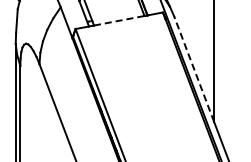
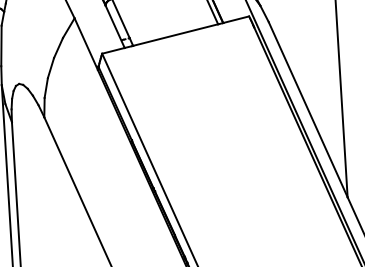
line: (119, 20) -> (176, 34), dashed -> solid
line: (193, 68) -> (306, 108), dashed -> solid

